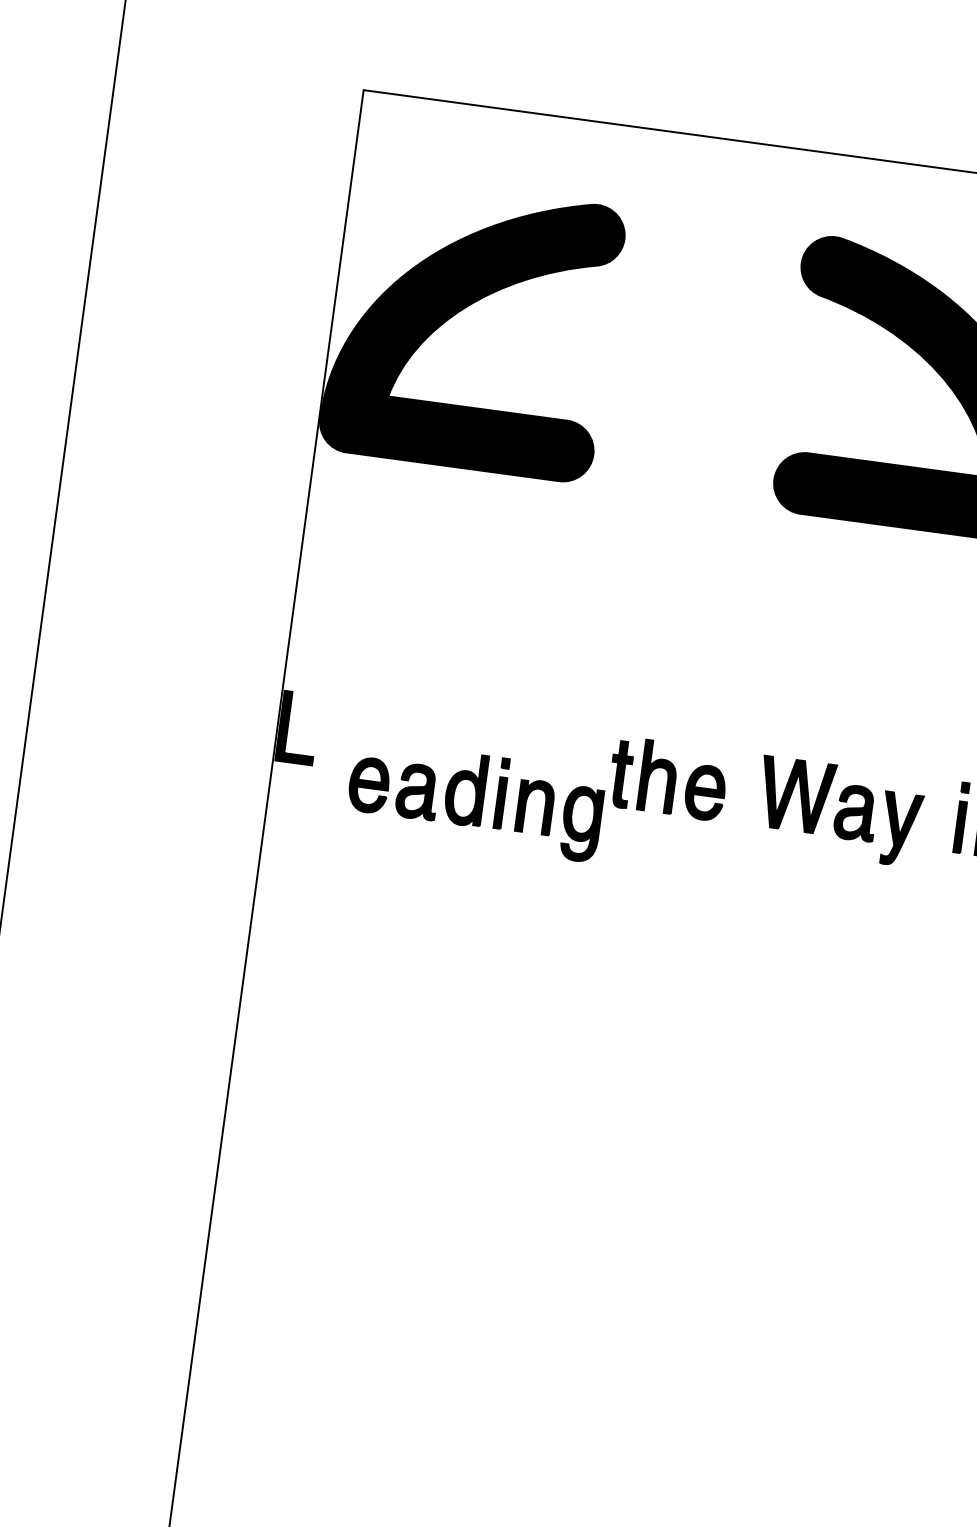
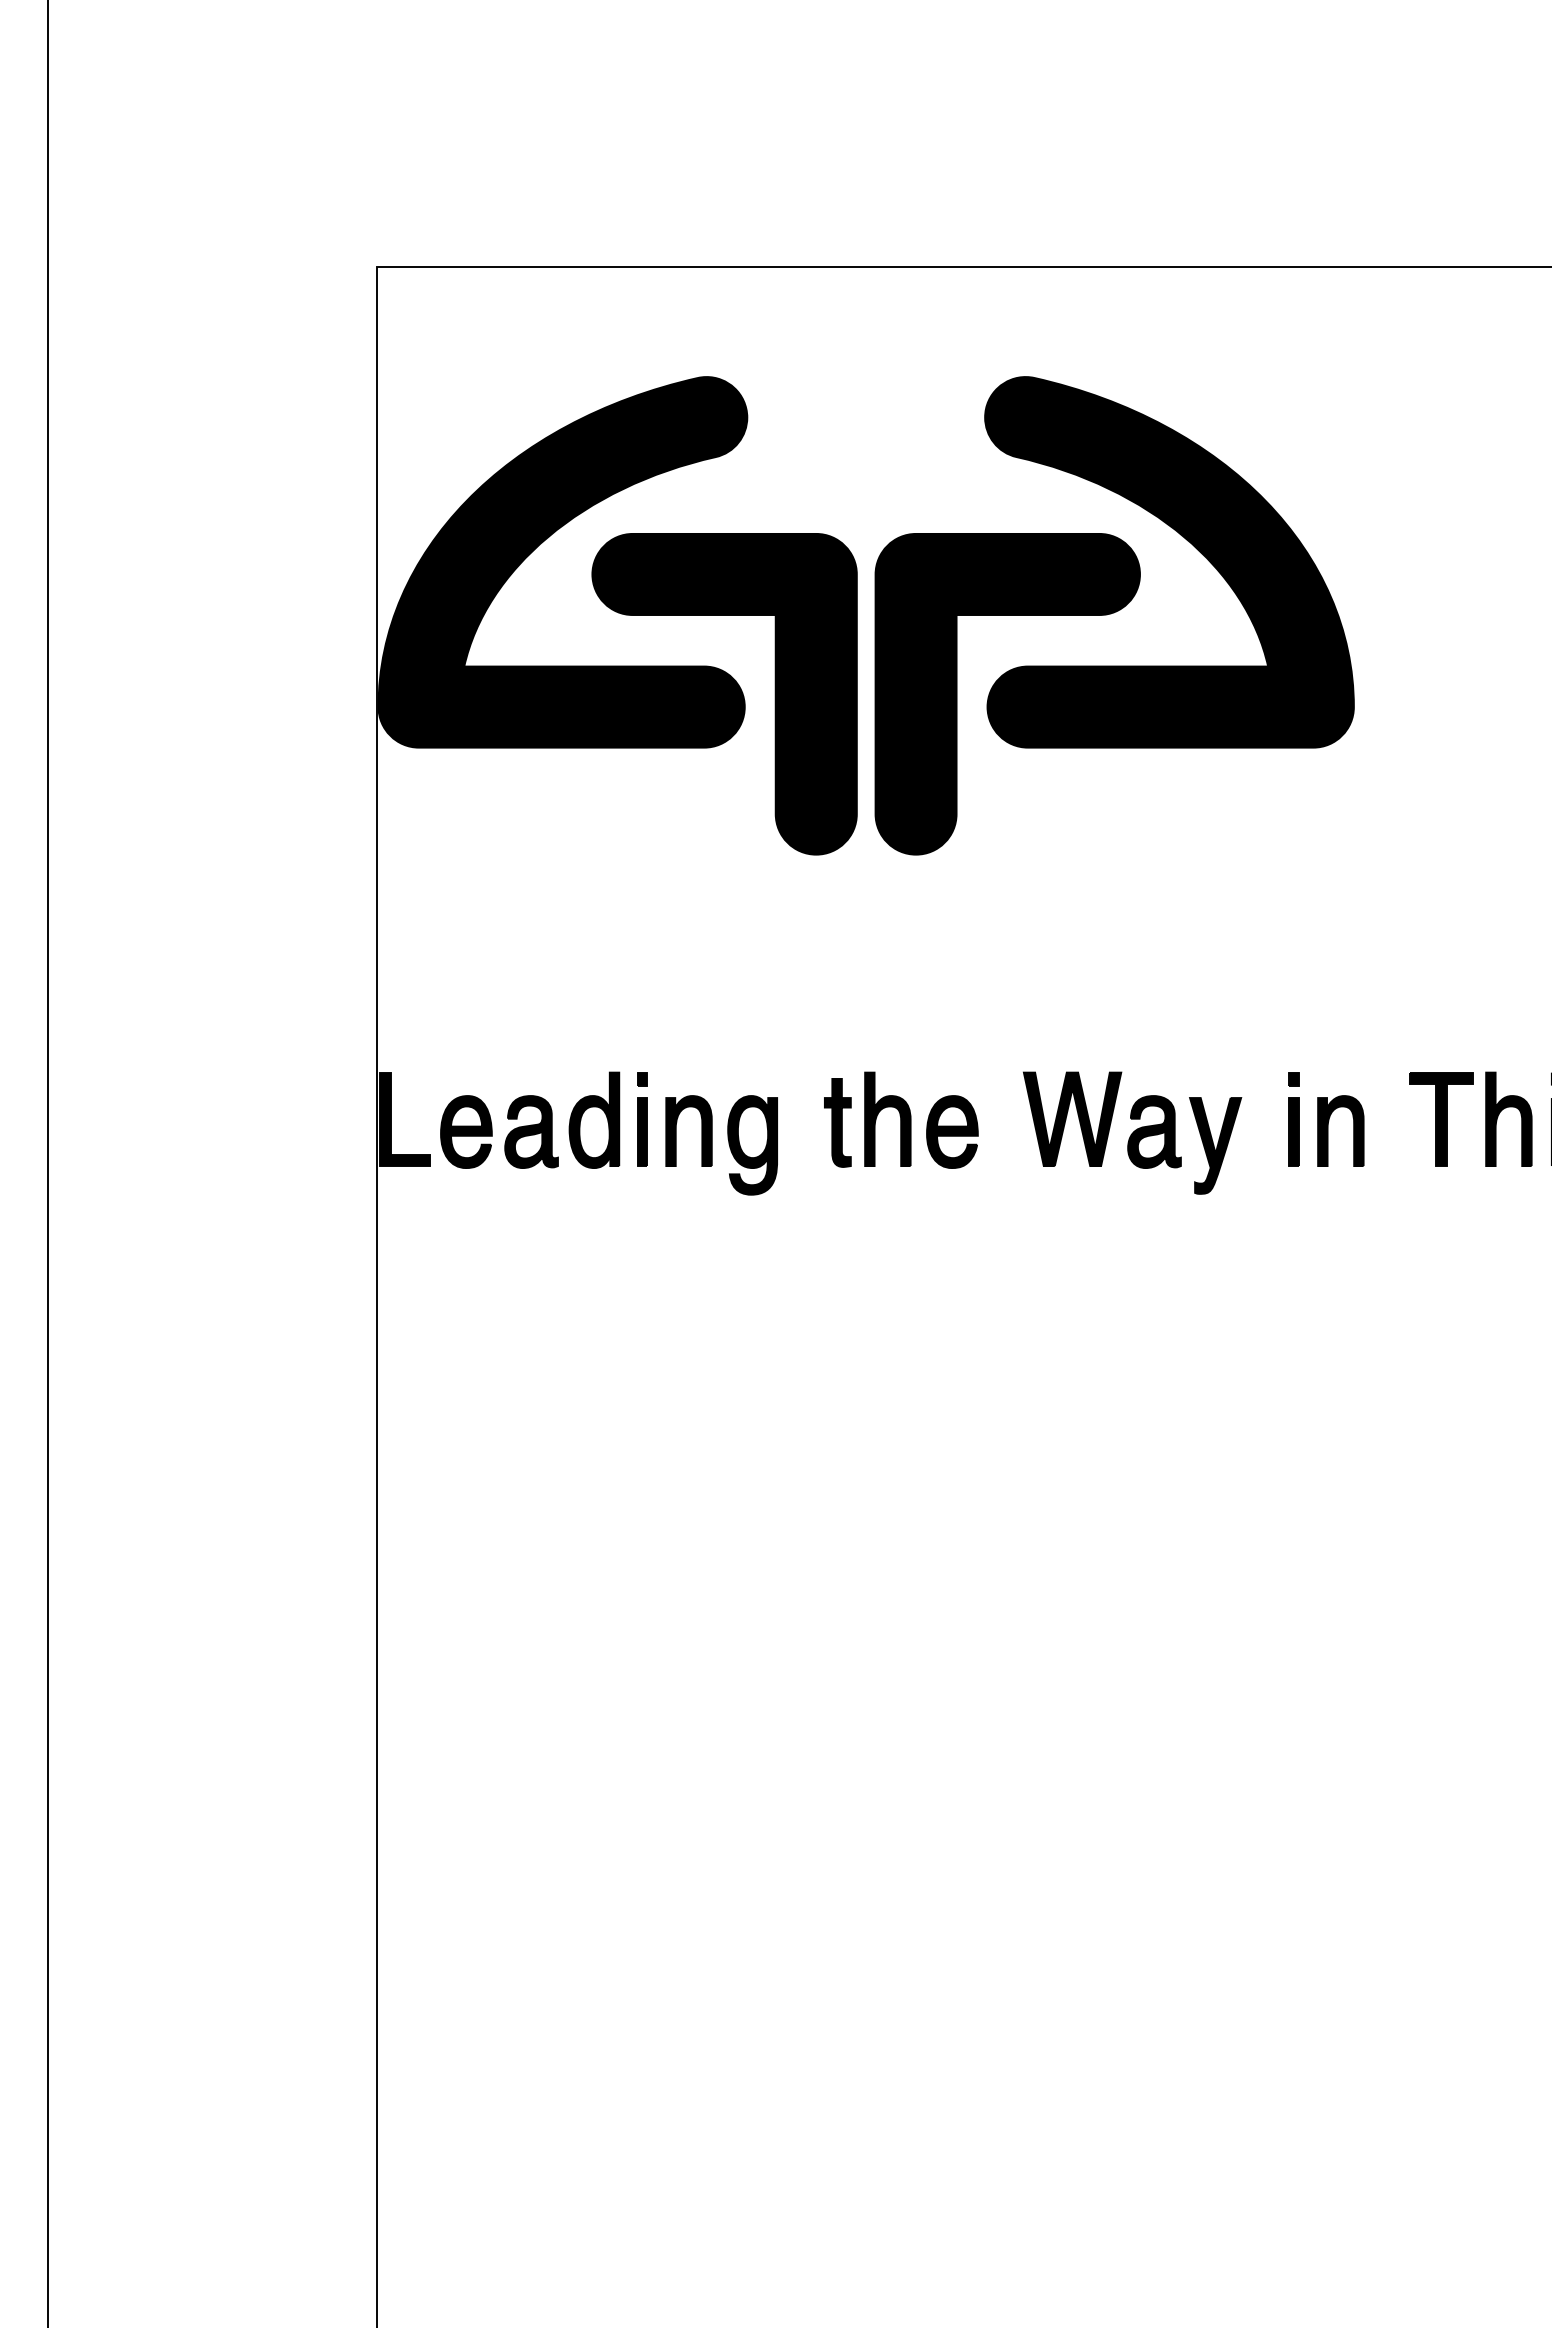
part: (678, 456) -> (857, 694), added
part: (475, 800) -> (608, 1133), moved

